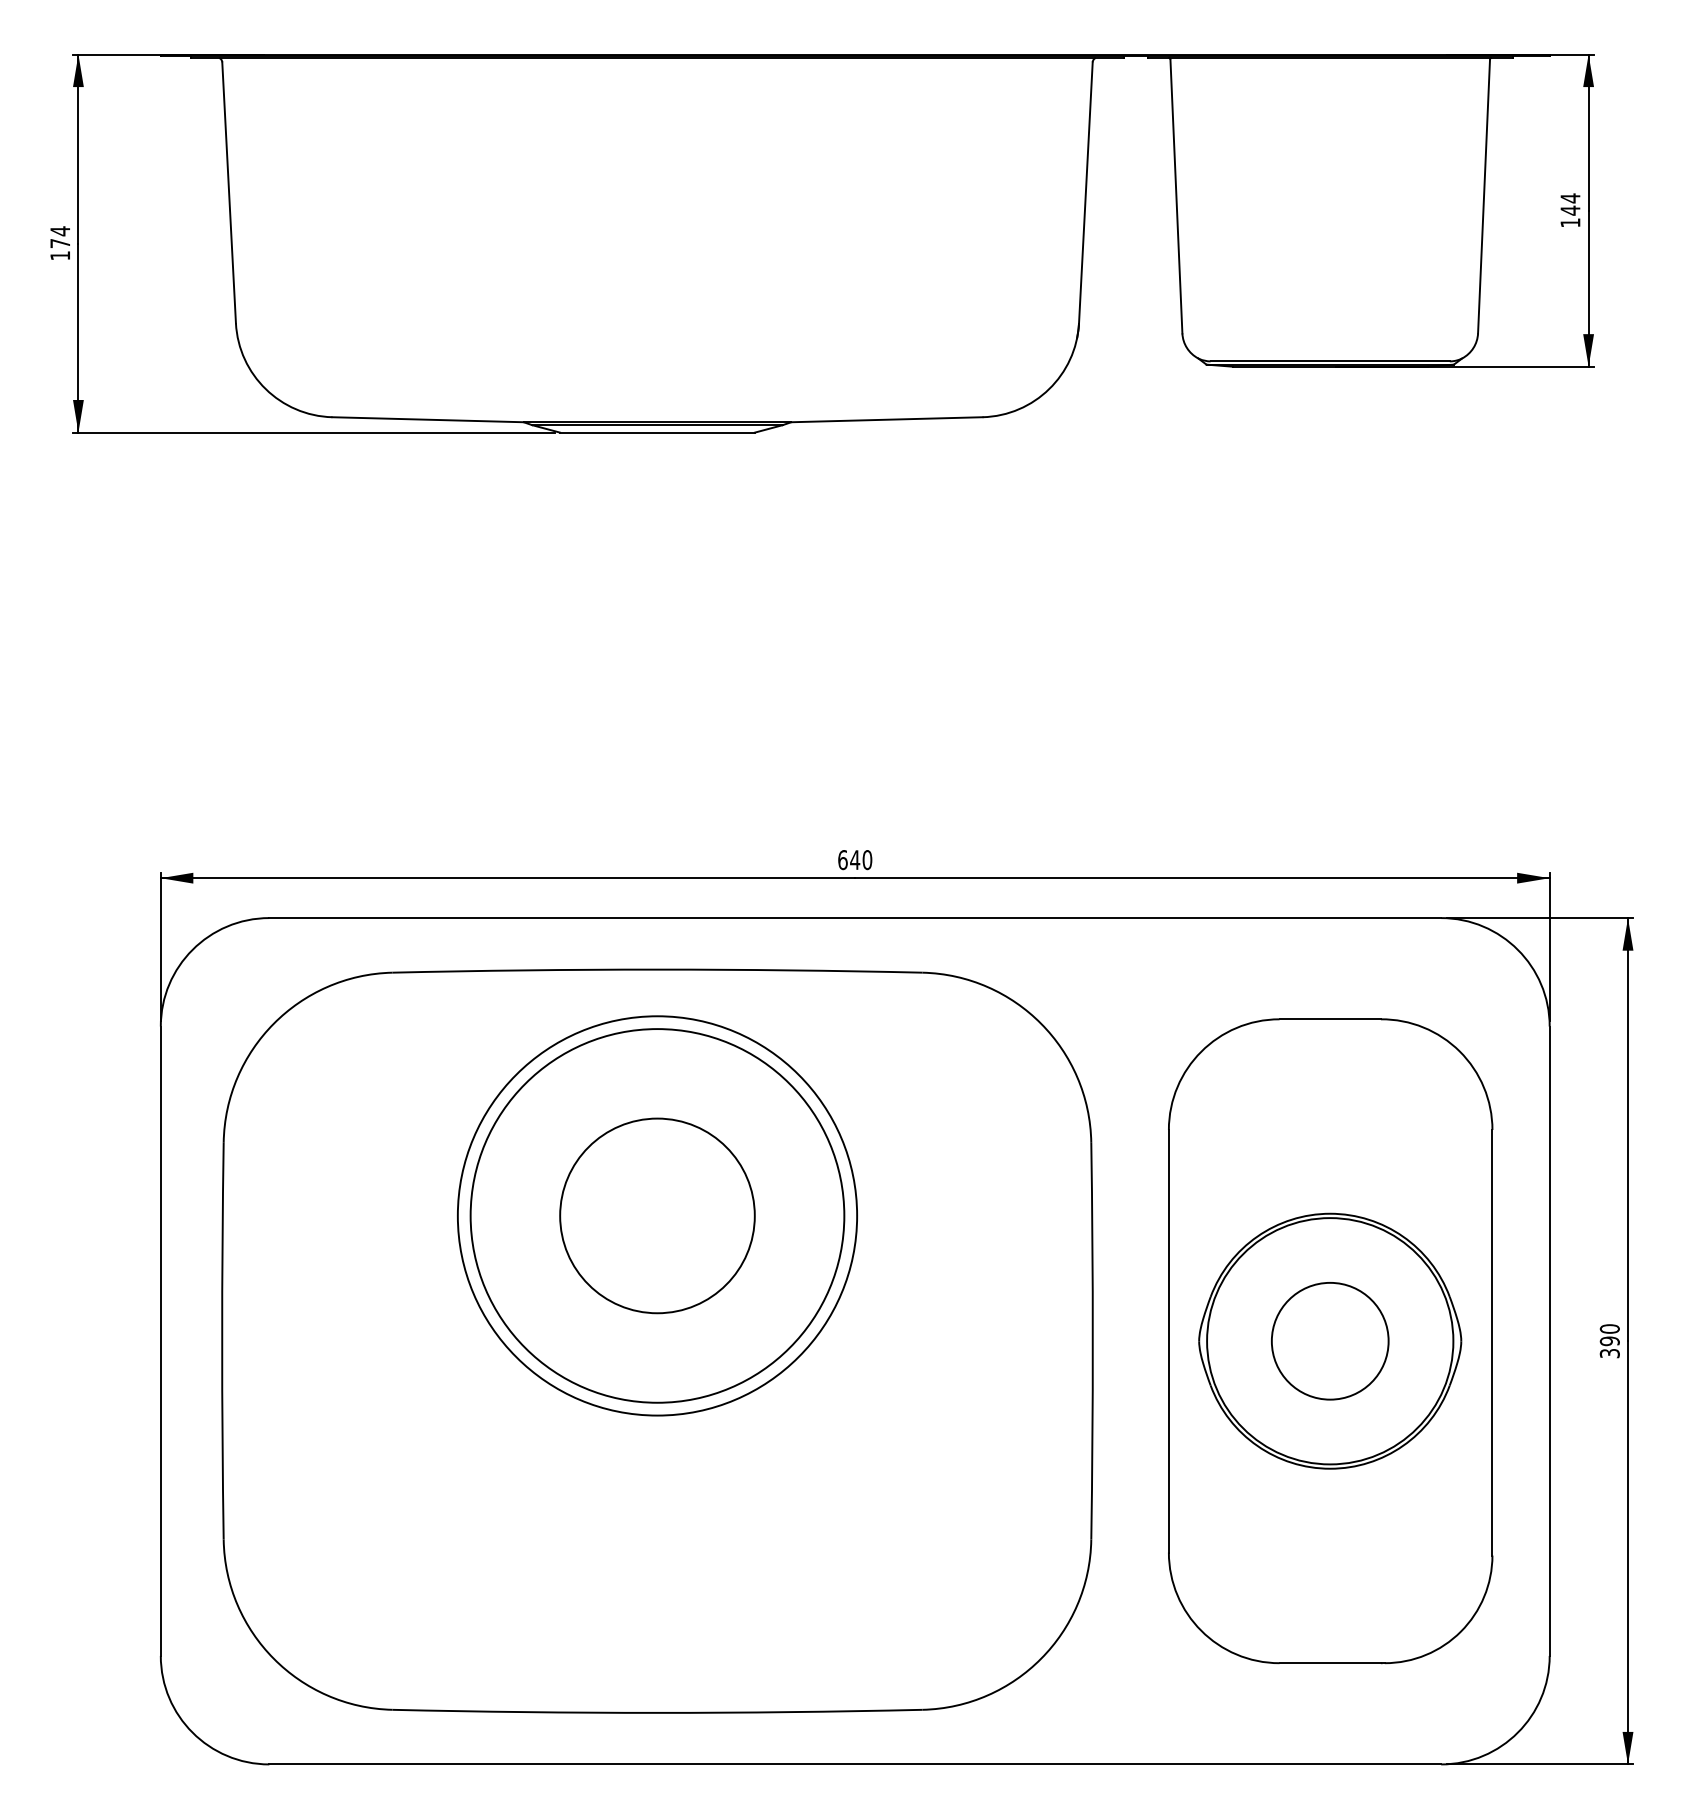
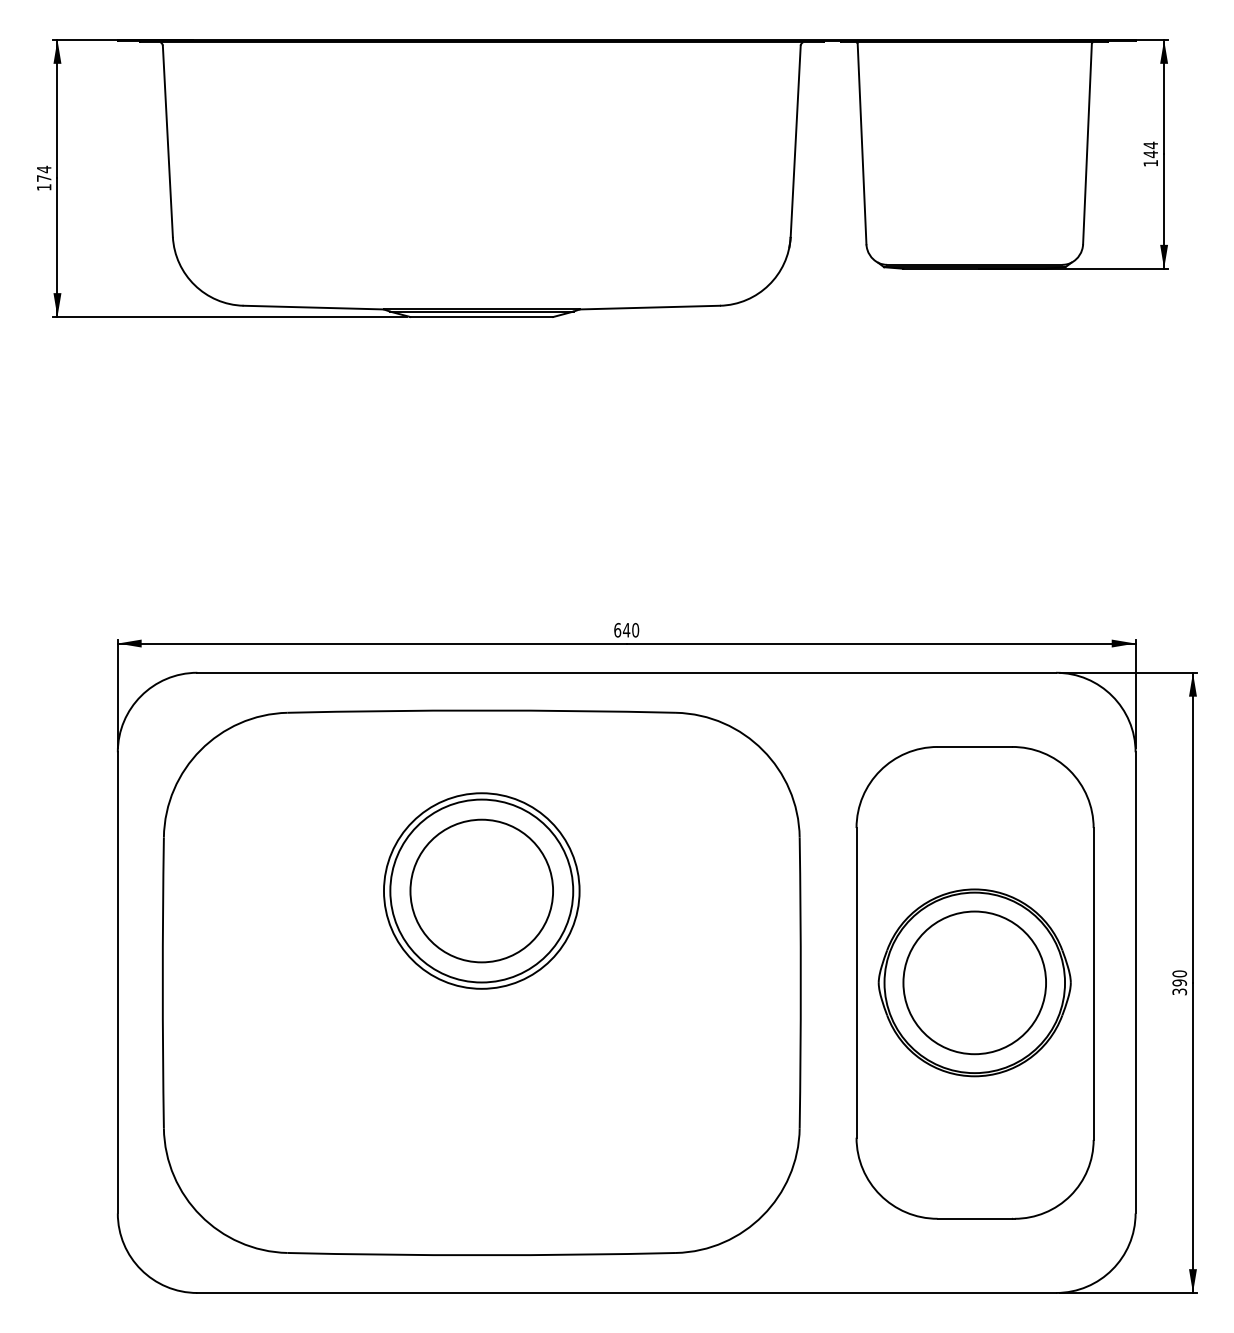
circle: (657, 1215) -> (481, 890), size x0.62
circle: (657, 1215) -> (481, 890), size x0.71
circle: (1329, 1340) -> (974, 982), size x1.67

